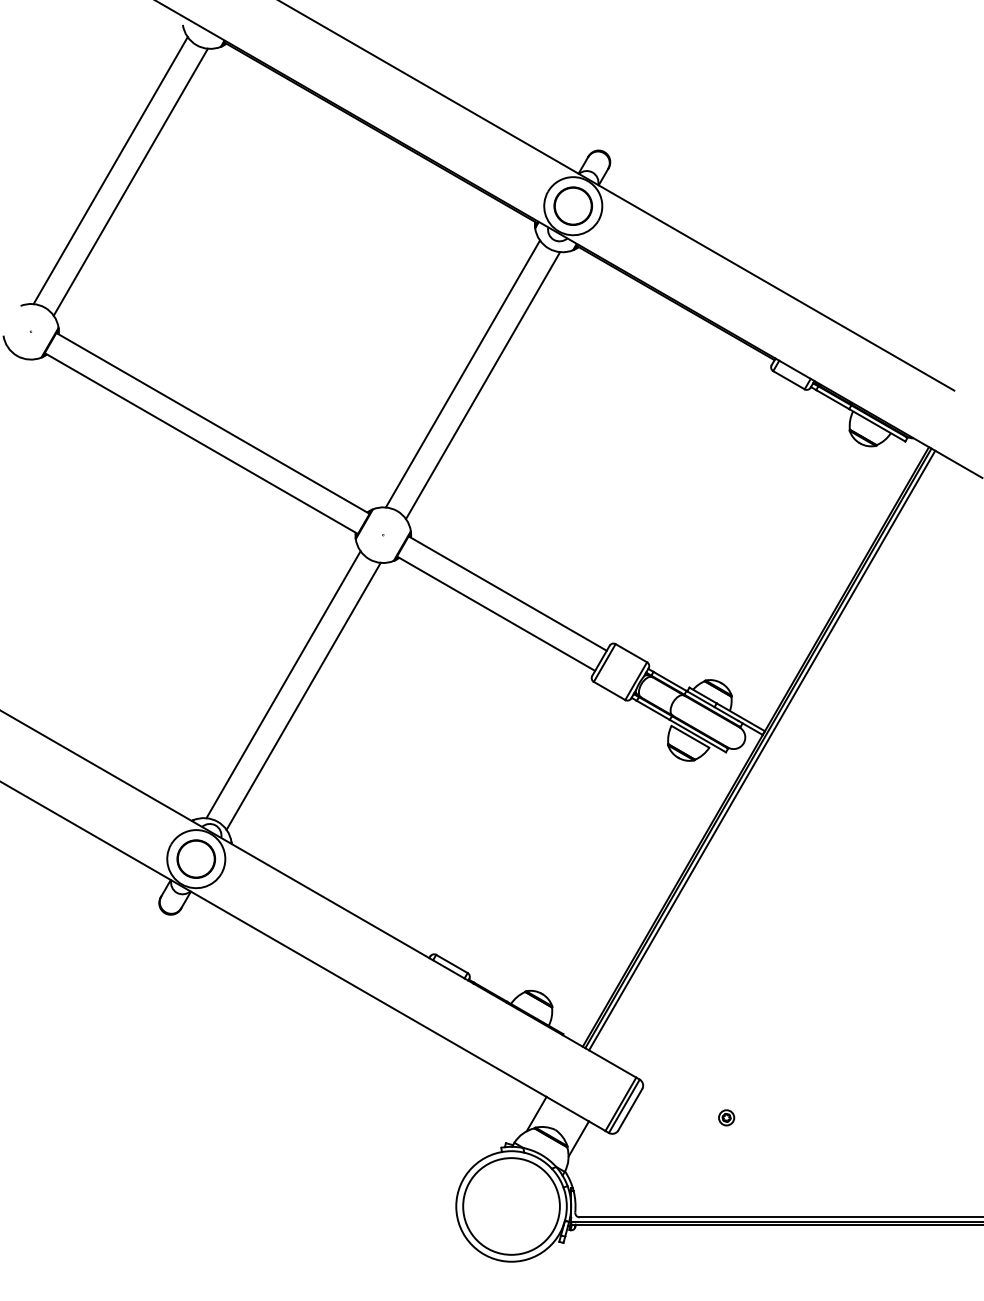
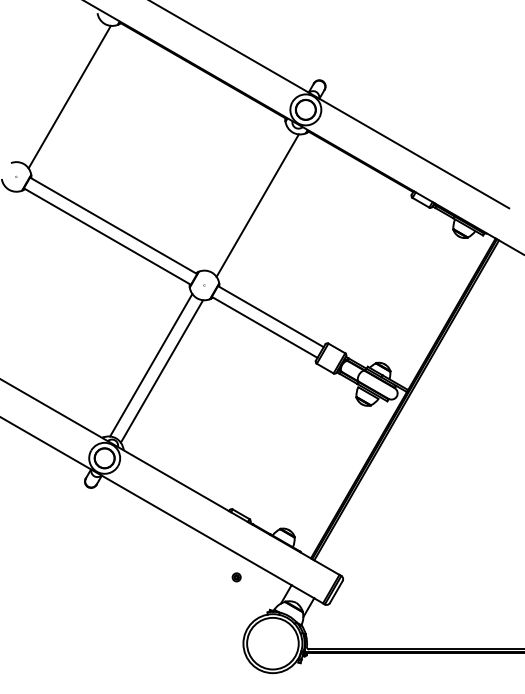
line: (109, 169) -> (58, 90), removed
line: (462, 374) -> (246, 199), removed
part: (726, 1118) -> (236, 577), moved

